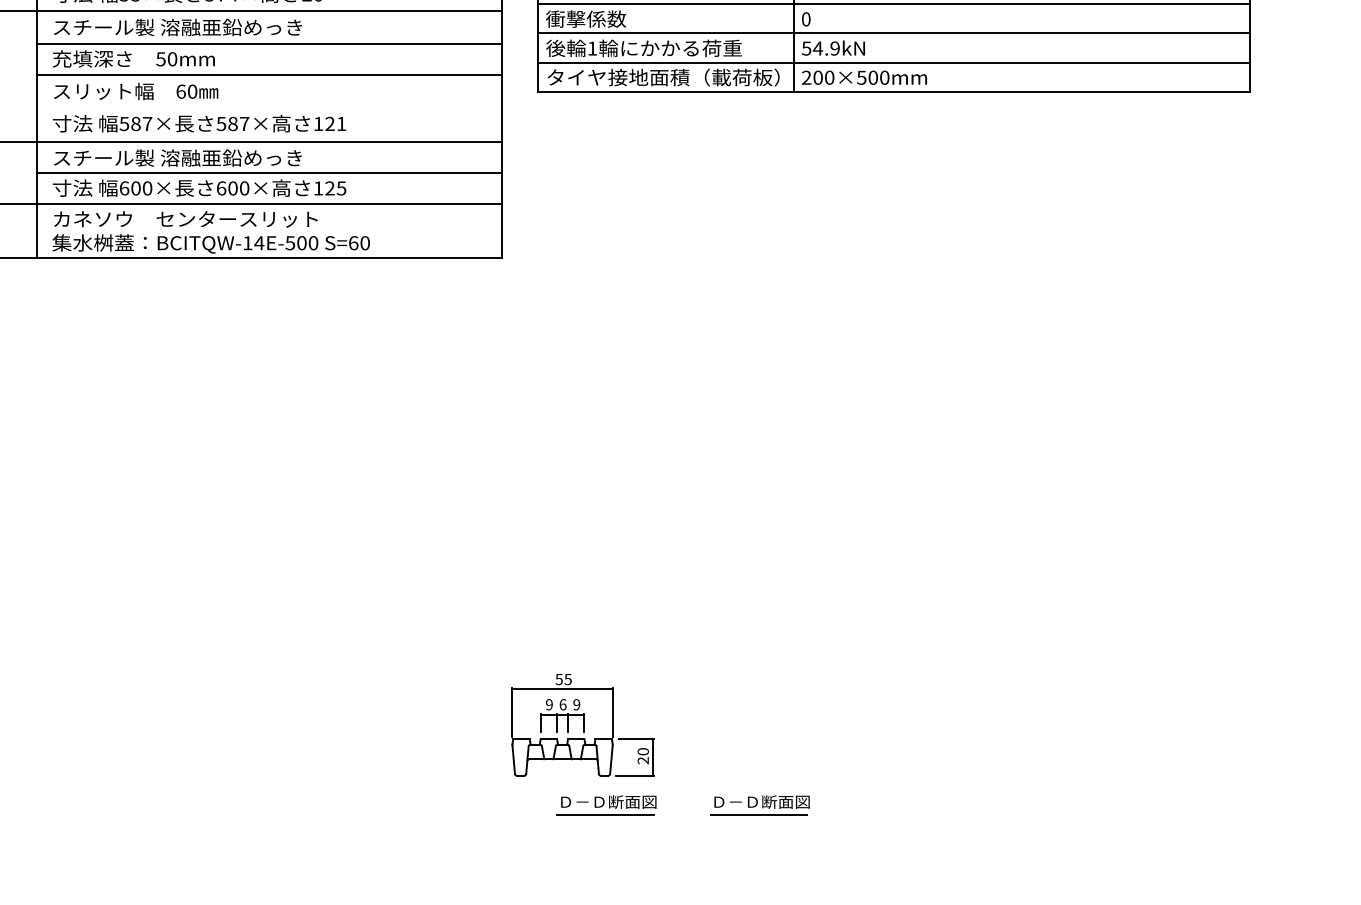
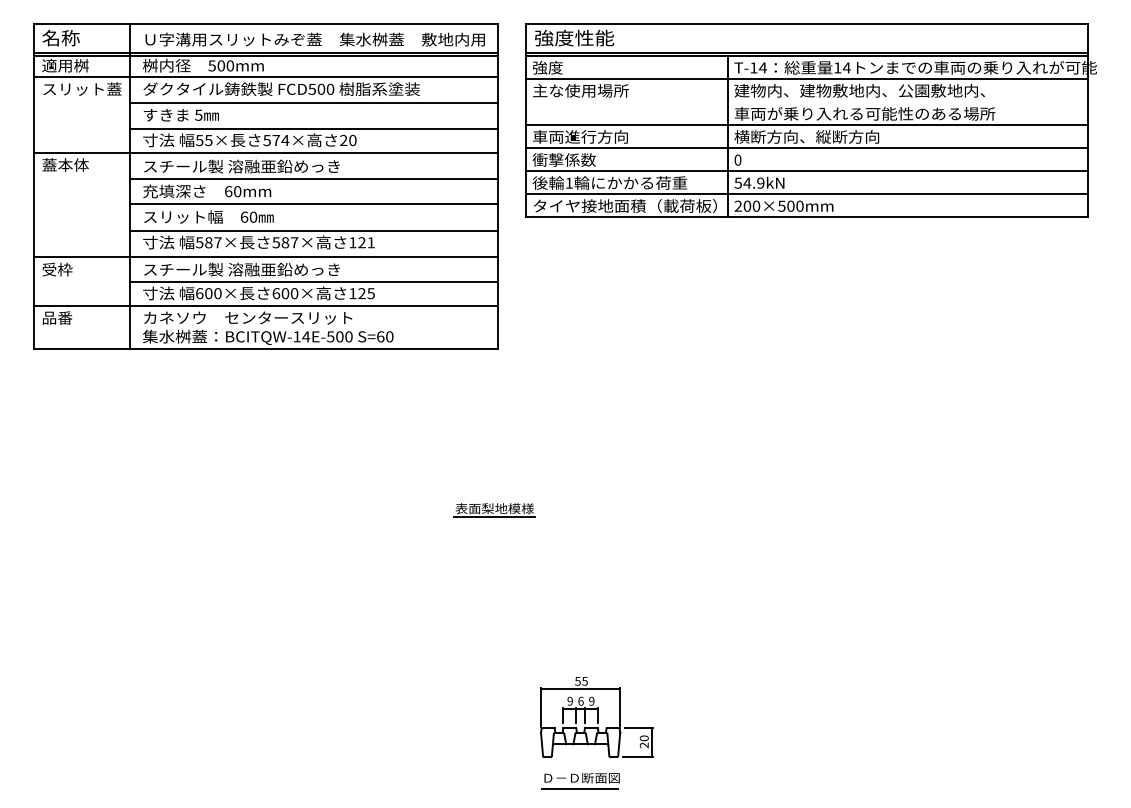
text: (160, 59) -> (228, 191), 50mm -> 60mm
line: (268, 109) -> (313, 231), added
part: (497, 463) -> (494, 510), added
part: (582, 725) -> (596, 717), moved
part: (760, 805) -> (701, 780), removed

